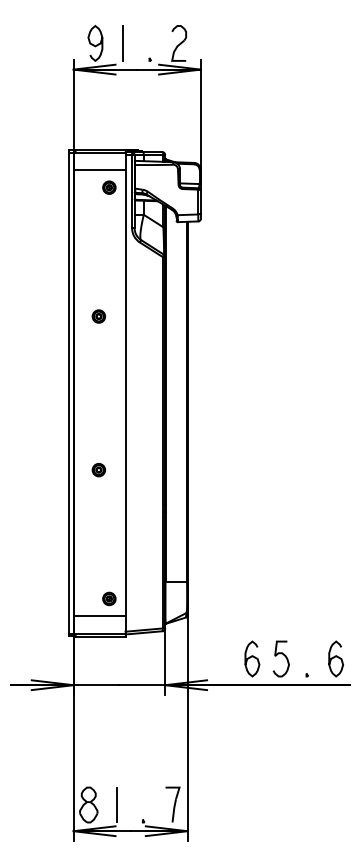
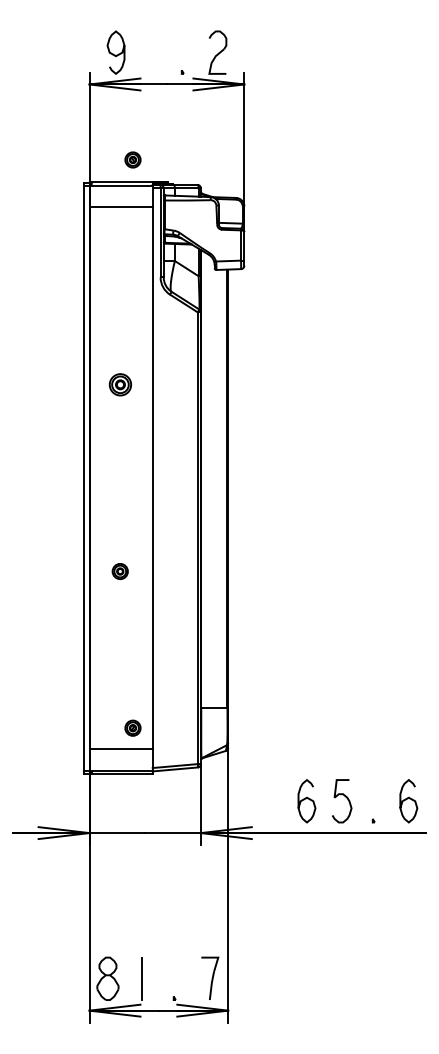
line: (123, 43) -> (150, 52), removed
part: (109, 187) -> (133, 159), moved
part: (98, 316) -> (119, 384), size x1.4

